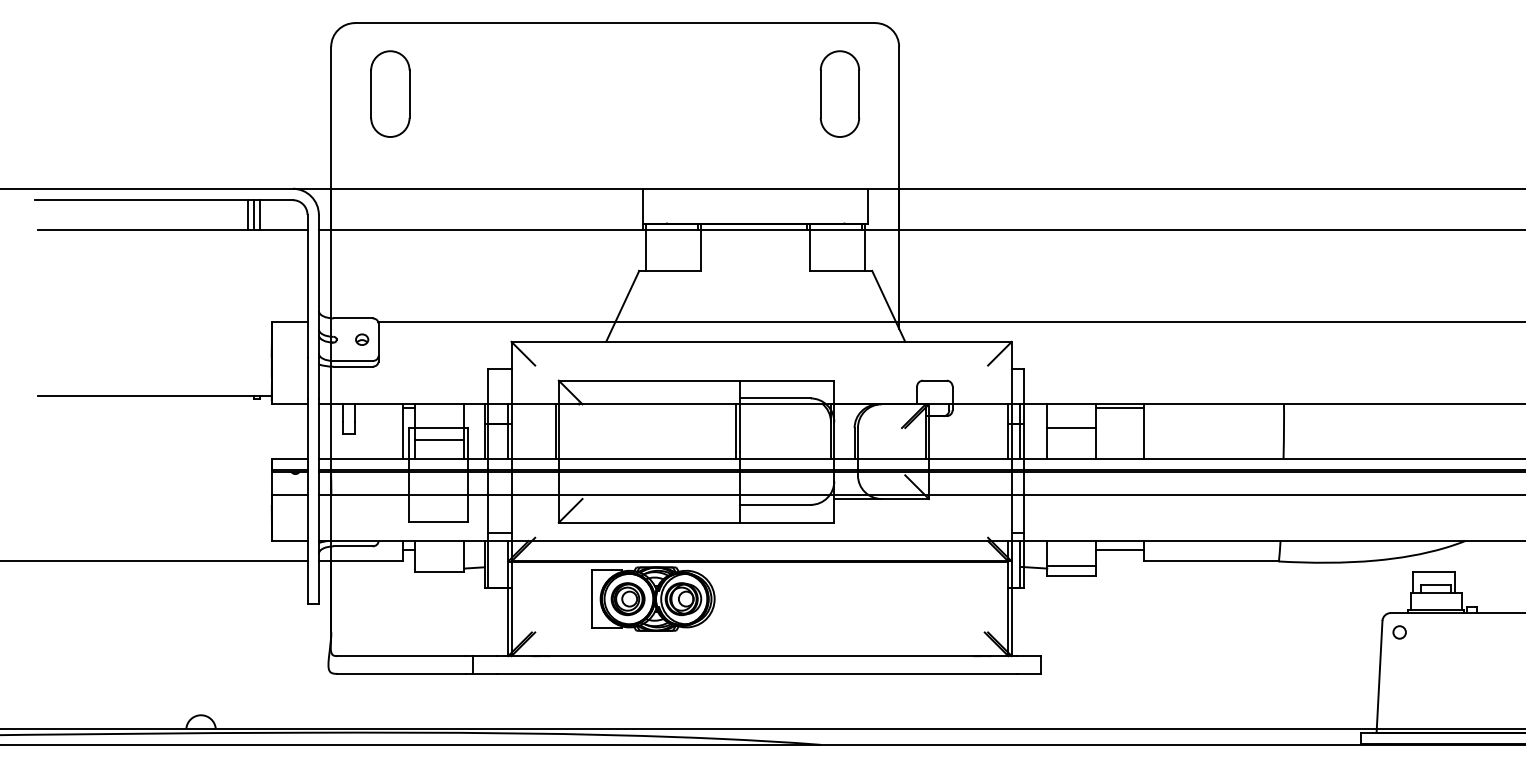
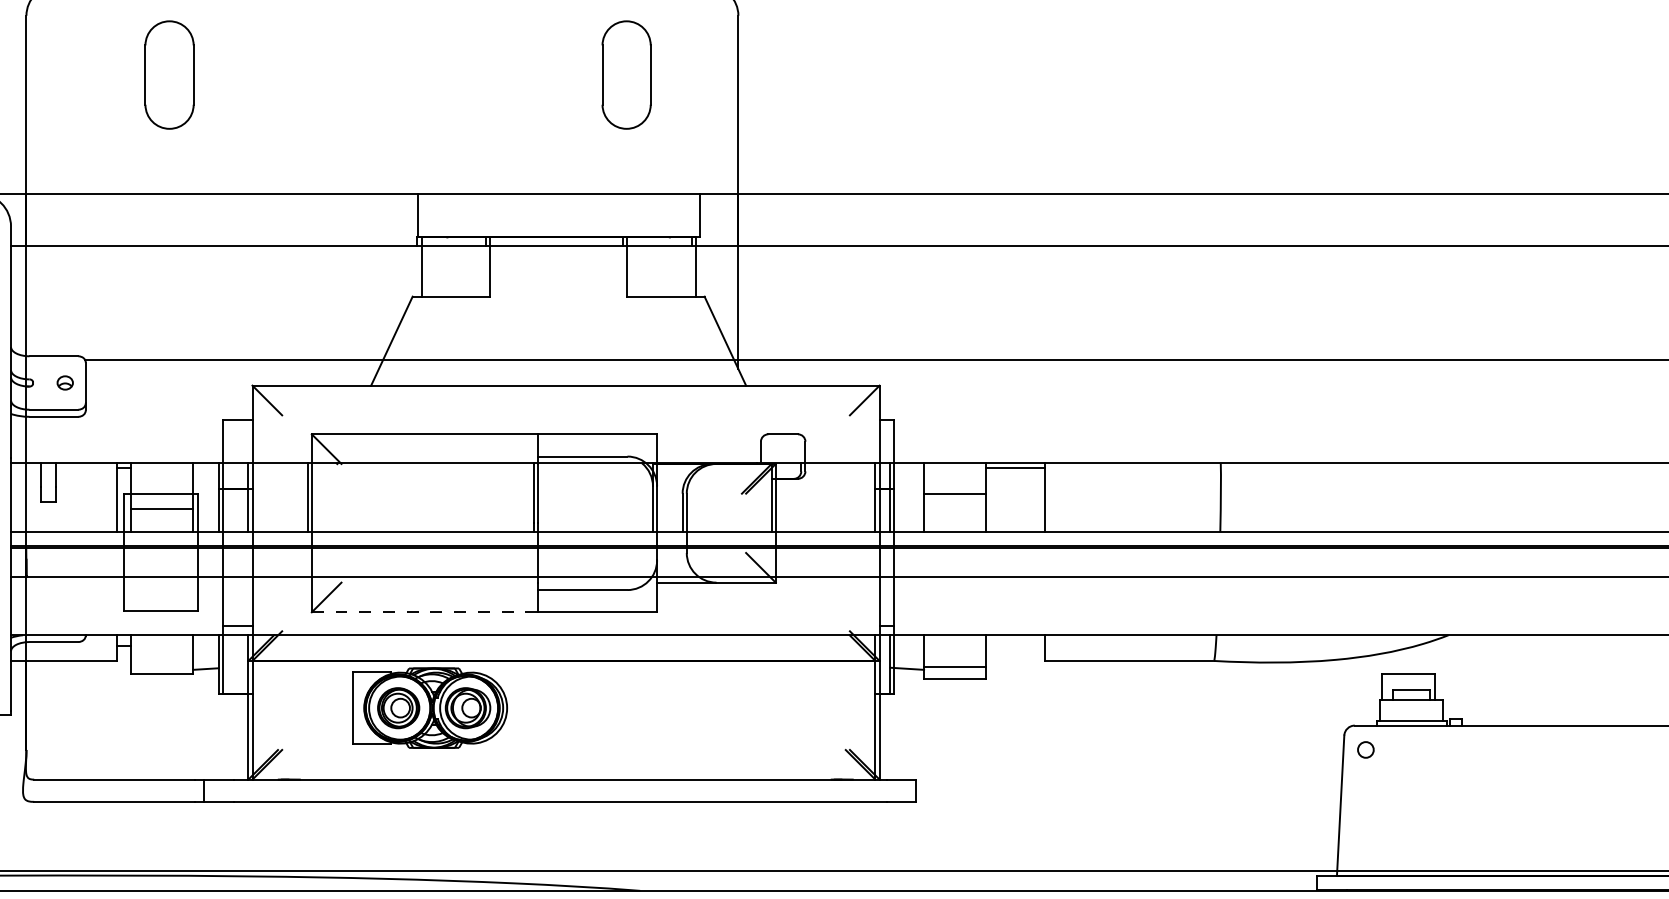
part: (390, 93) -> (169, 74), moved
part: (839, 93) -> (626, 74), moved
line: (649, 522) -> (425, 612), solid -> dashed
line: (1119, 549) -> (1014, 645), removed

